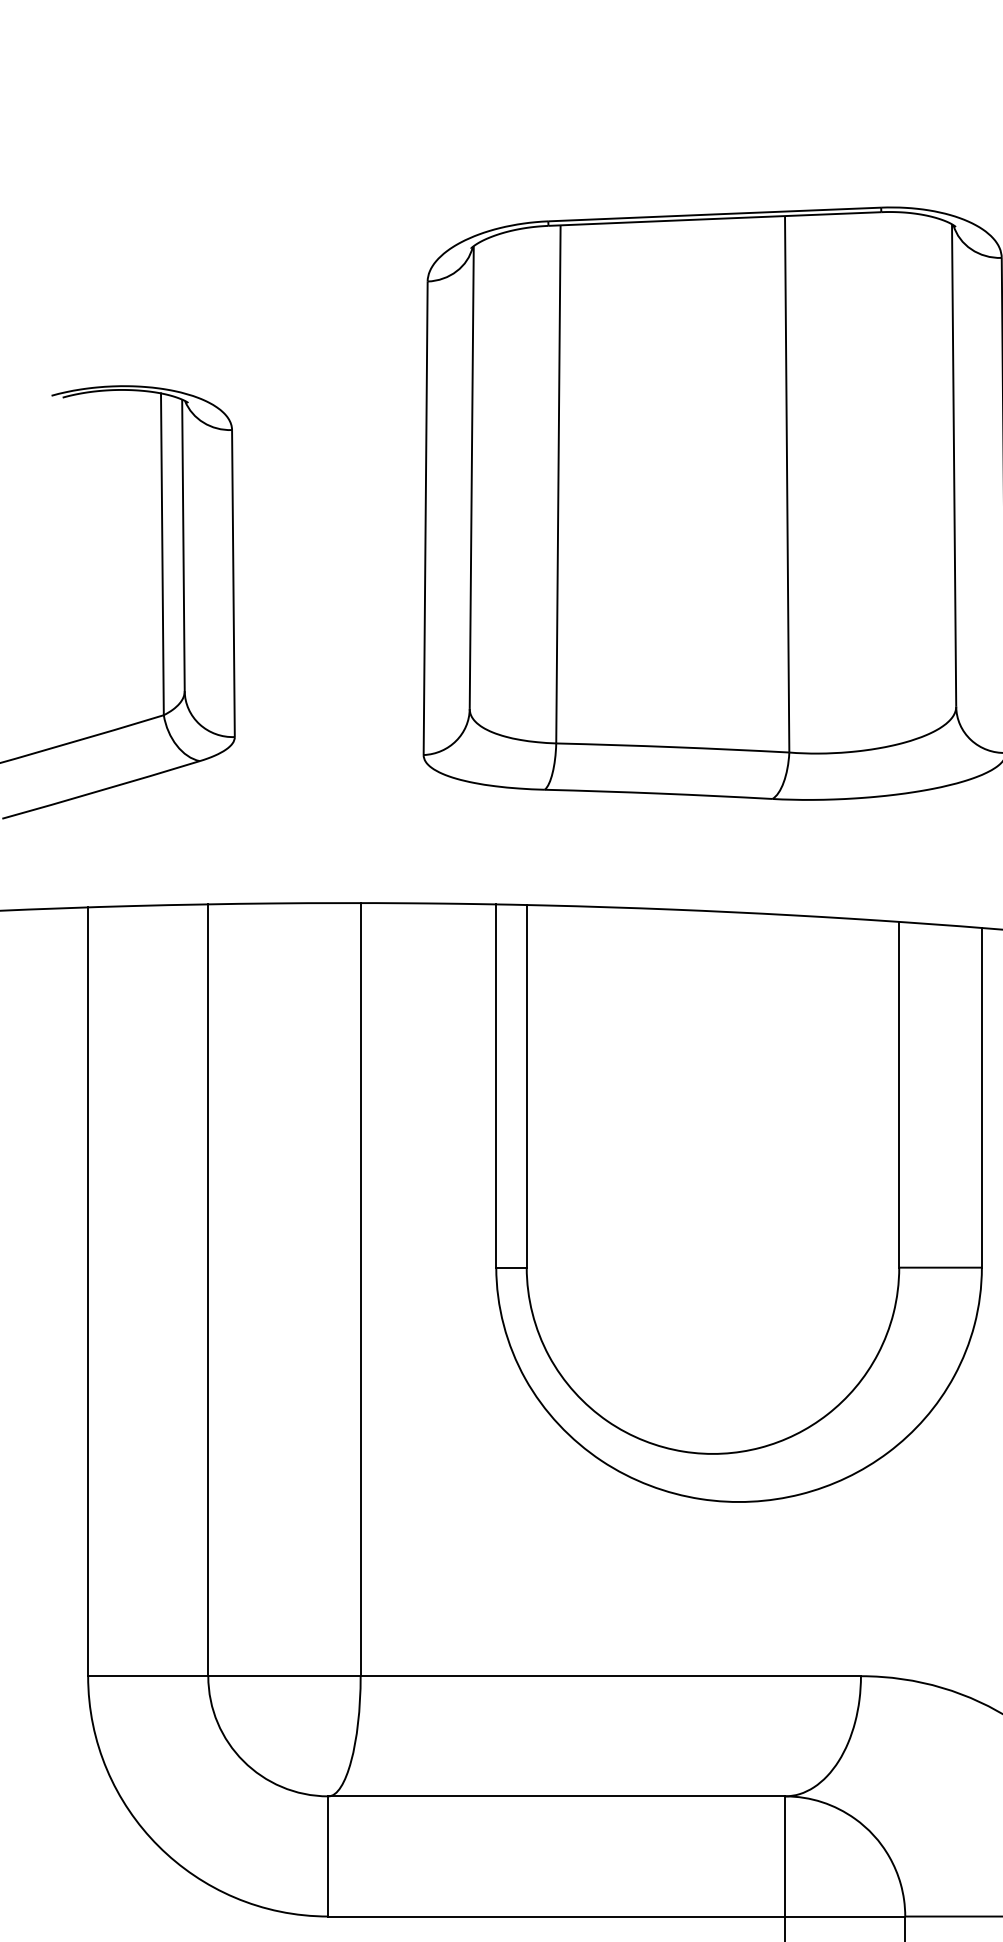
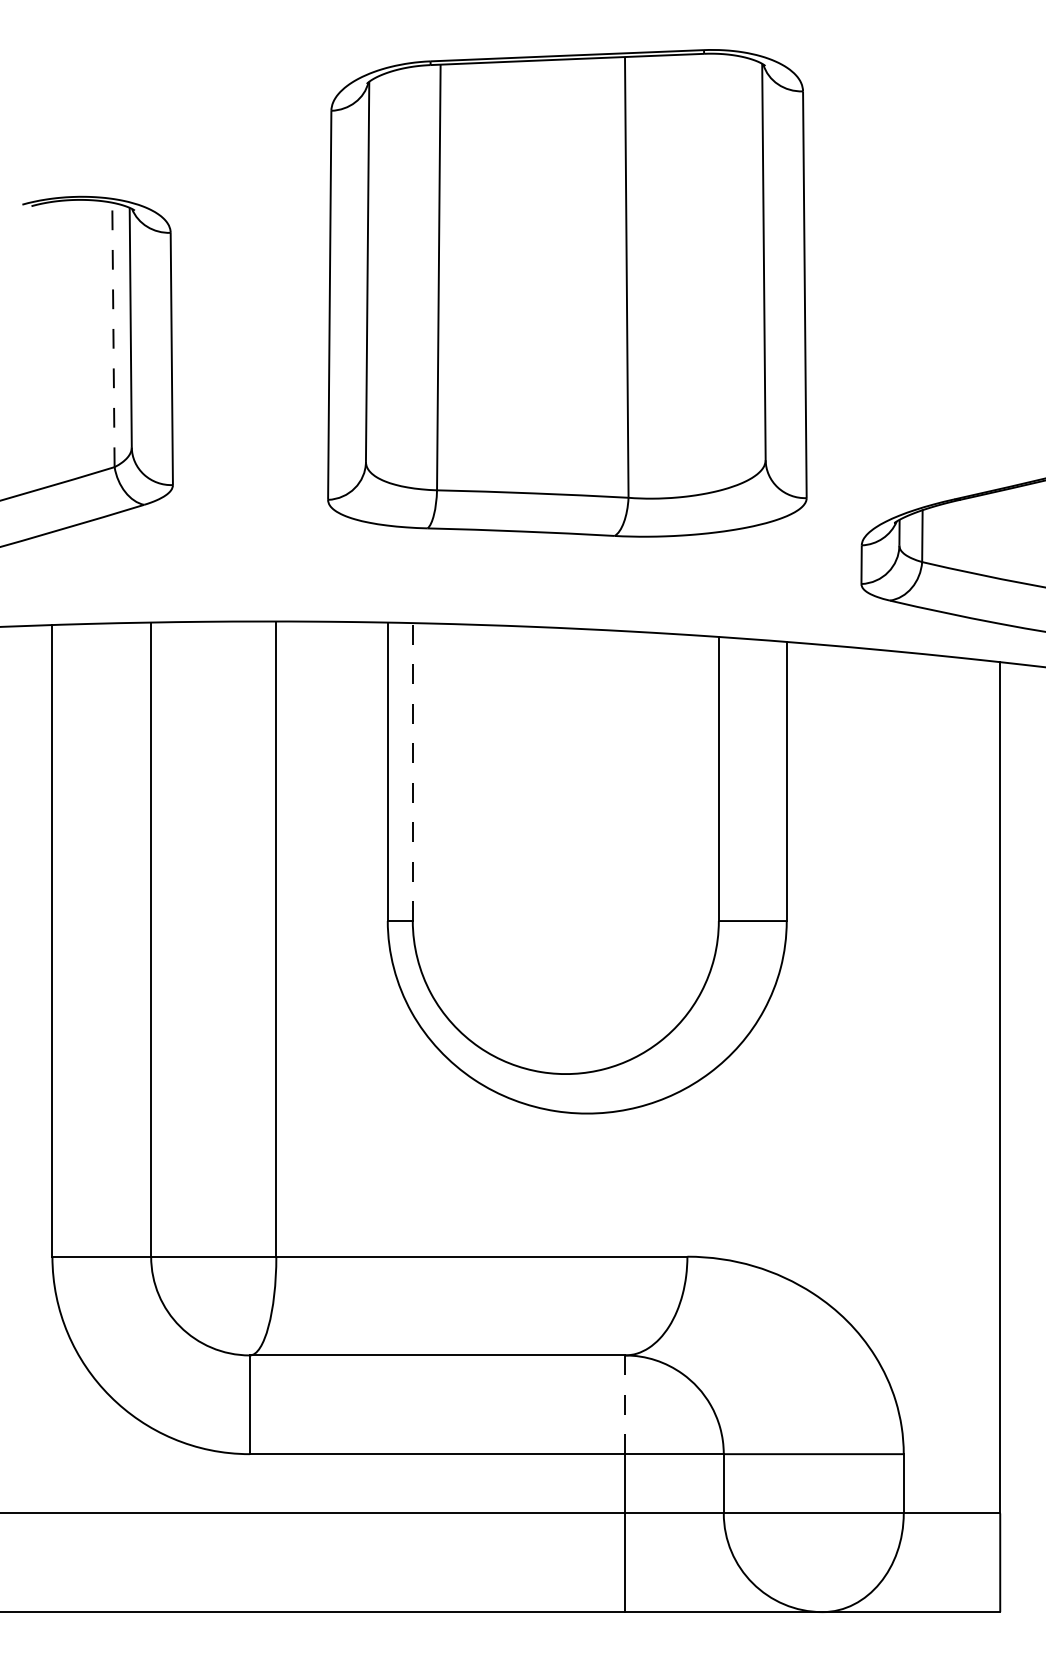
line: (162, 553) -> (113, 334), solid -> dashed
line: (526, 1086) -> (412, 772), solid -> dashed
line: (785, 1856) -> (625, 1404), solid -> dashed

